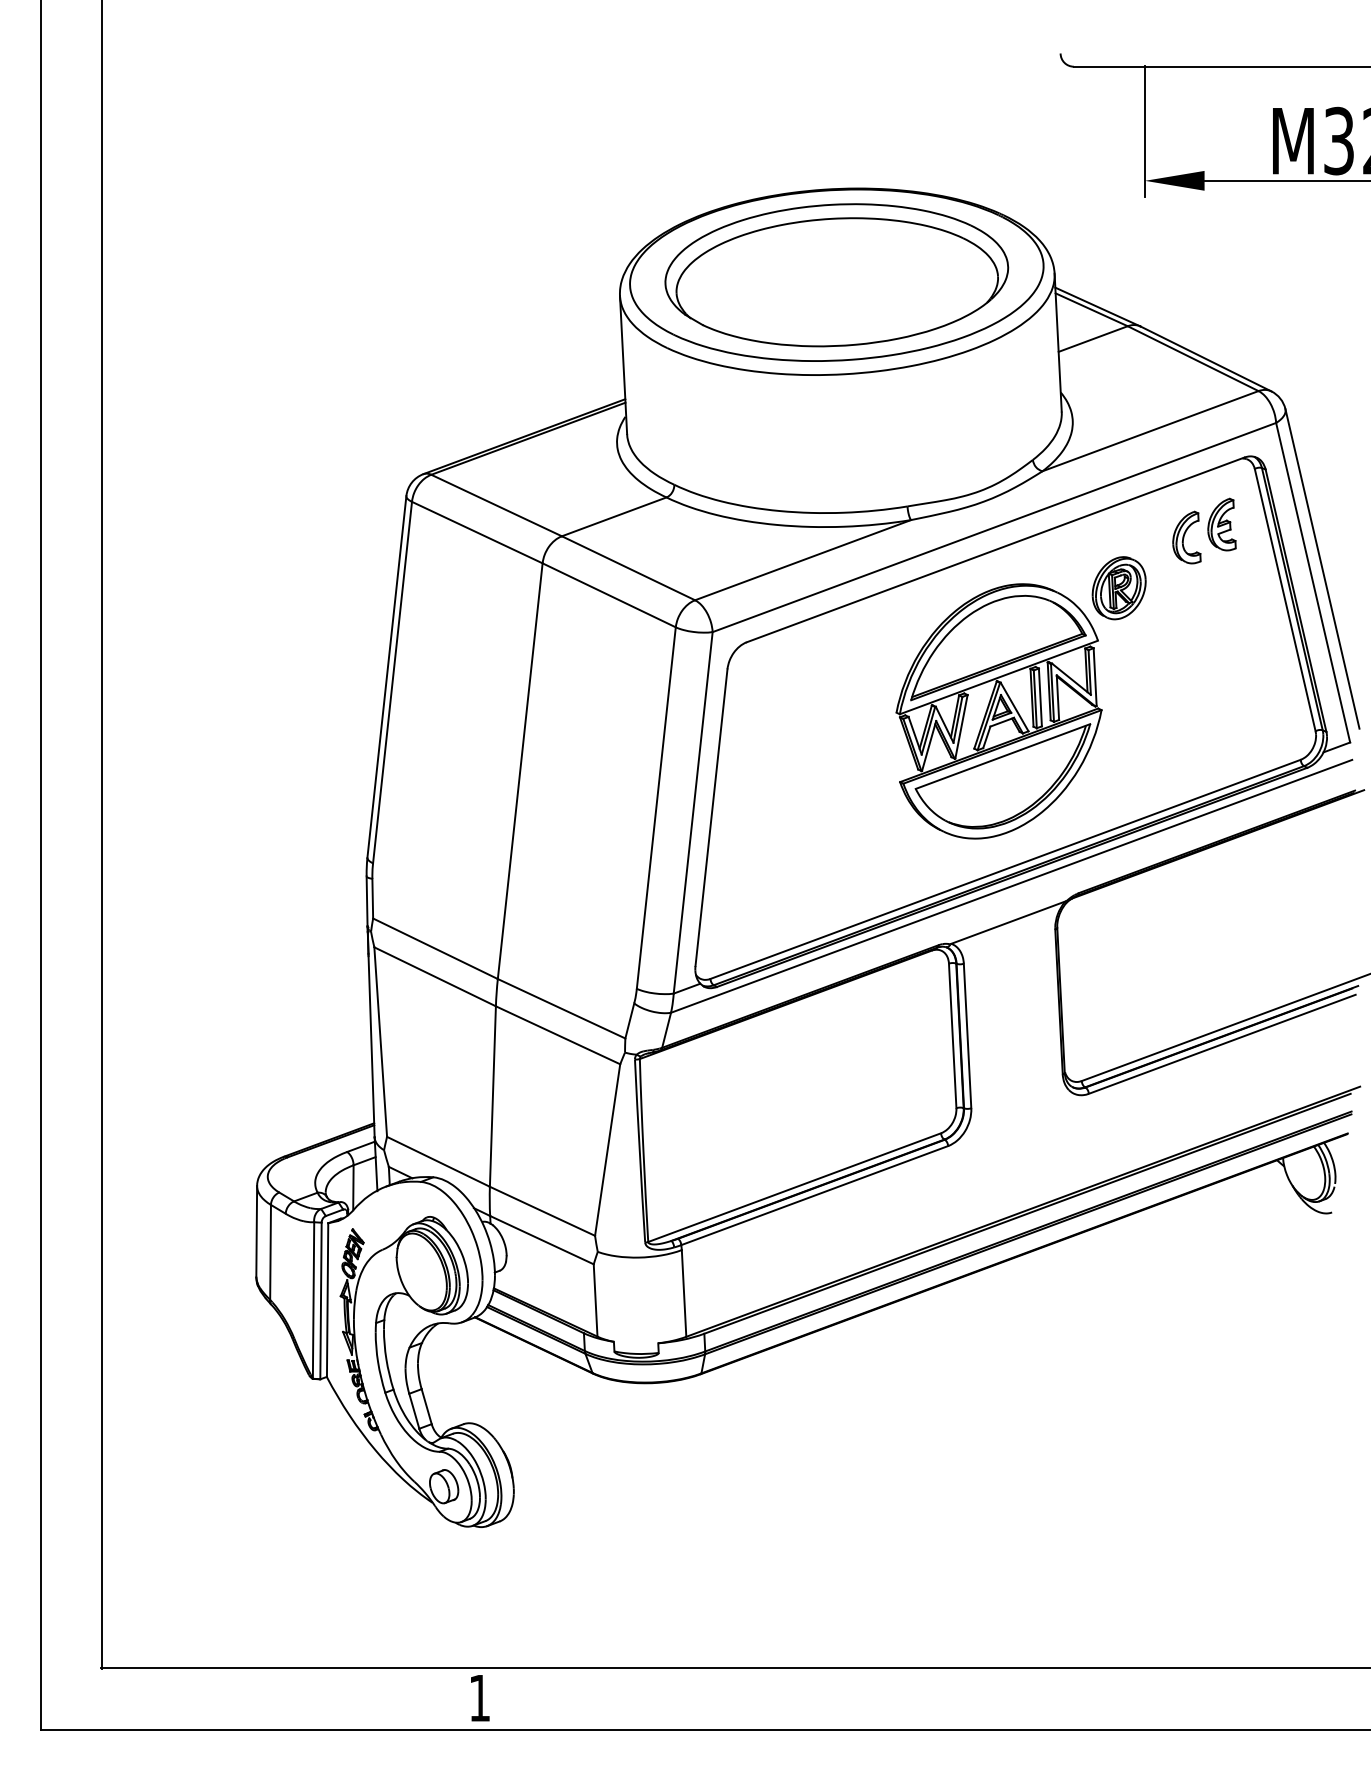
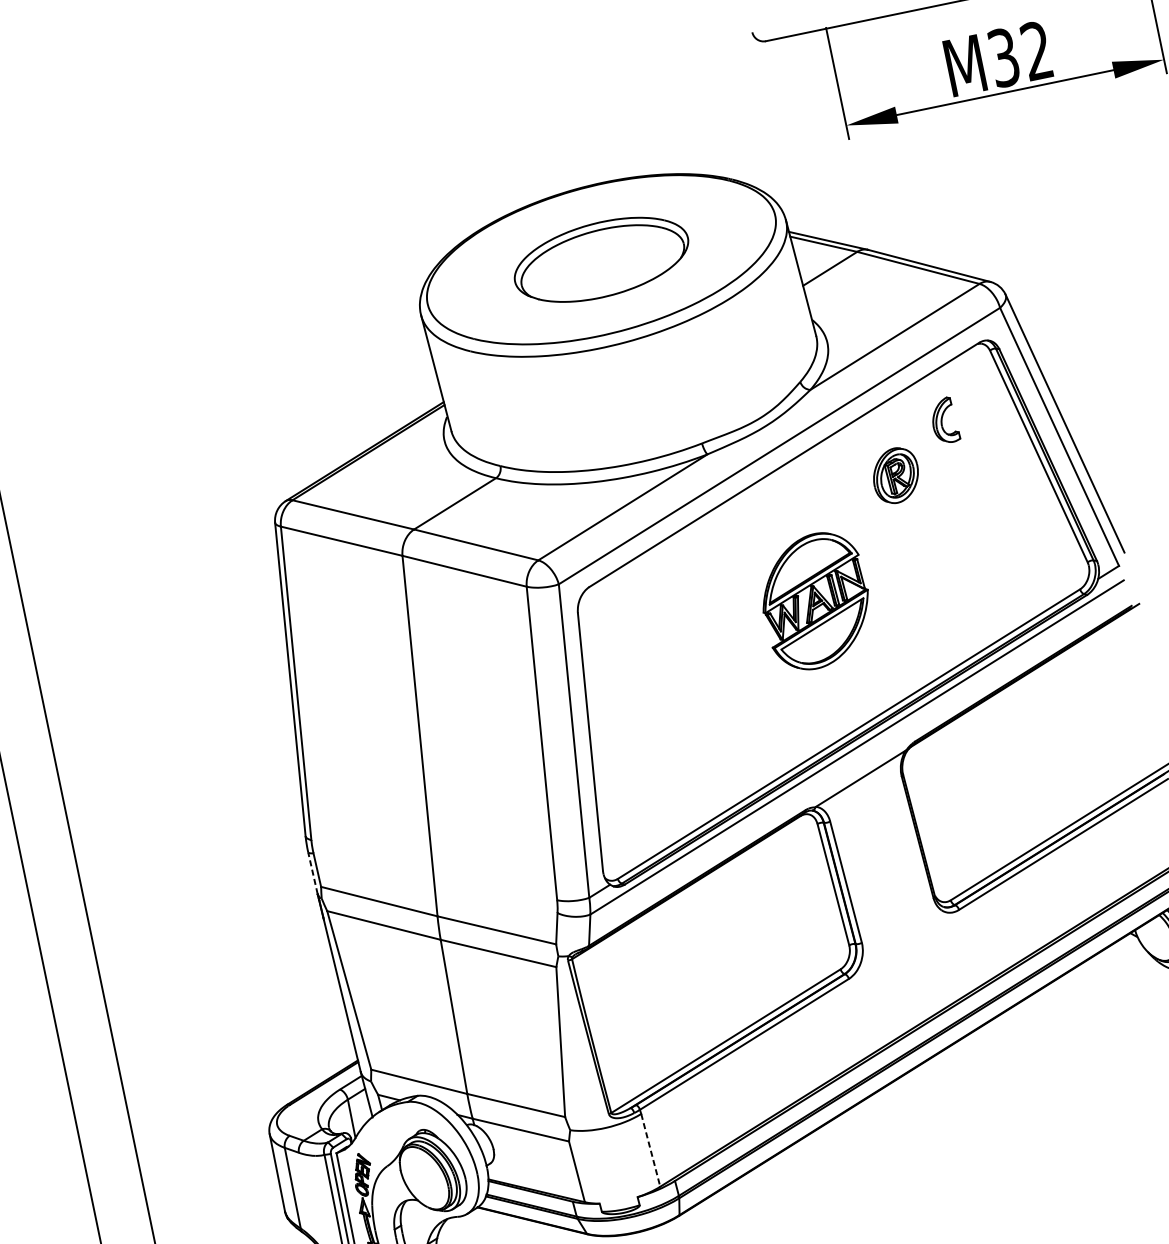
part: (836, 275) -> (601, 260), size x0.6
part: (1221, 524) -> (971, 403), removed
part: (998, 711) -> (815, 601), size x0.6
line: (367, 901) -> (313, 873), solid -> dashed
line: (684, 1293) -> (651, 1150), solid -> dashed

